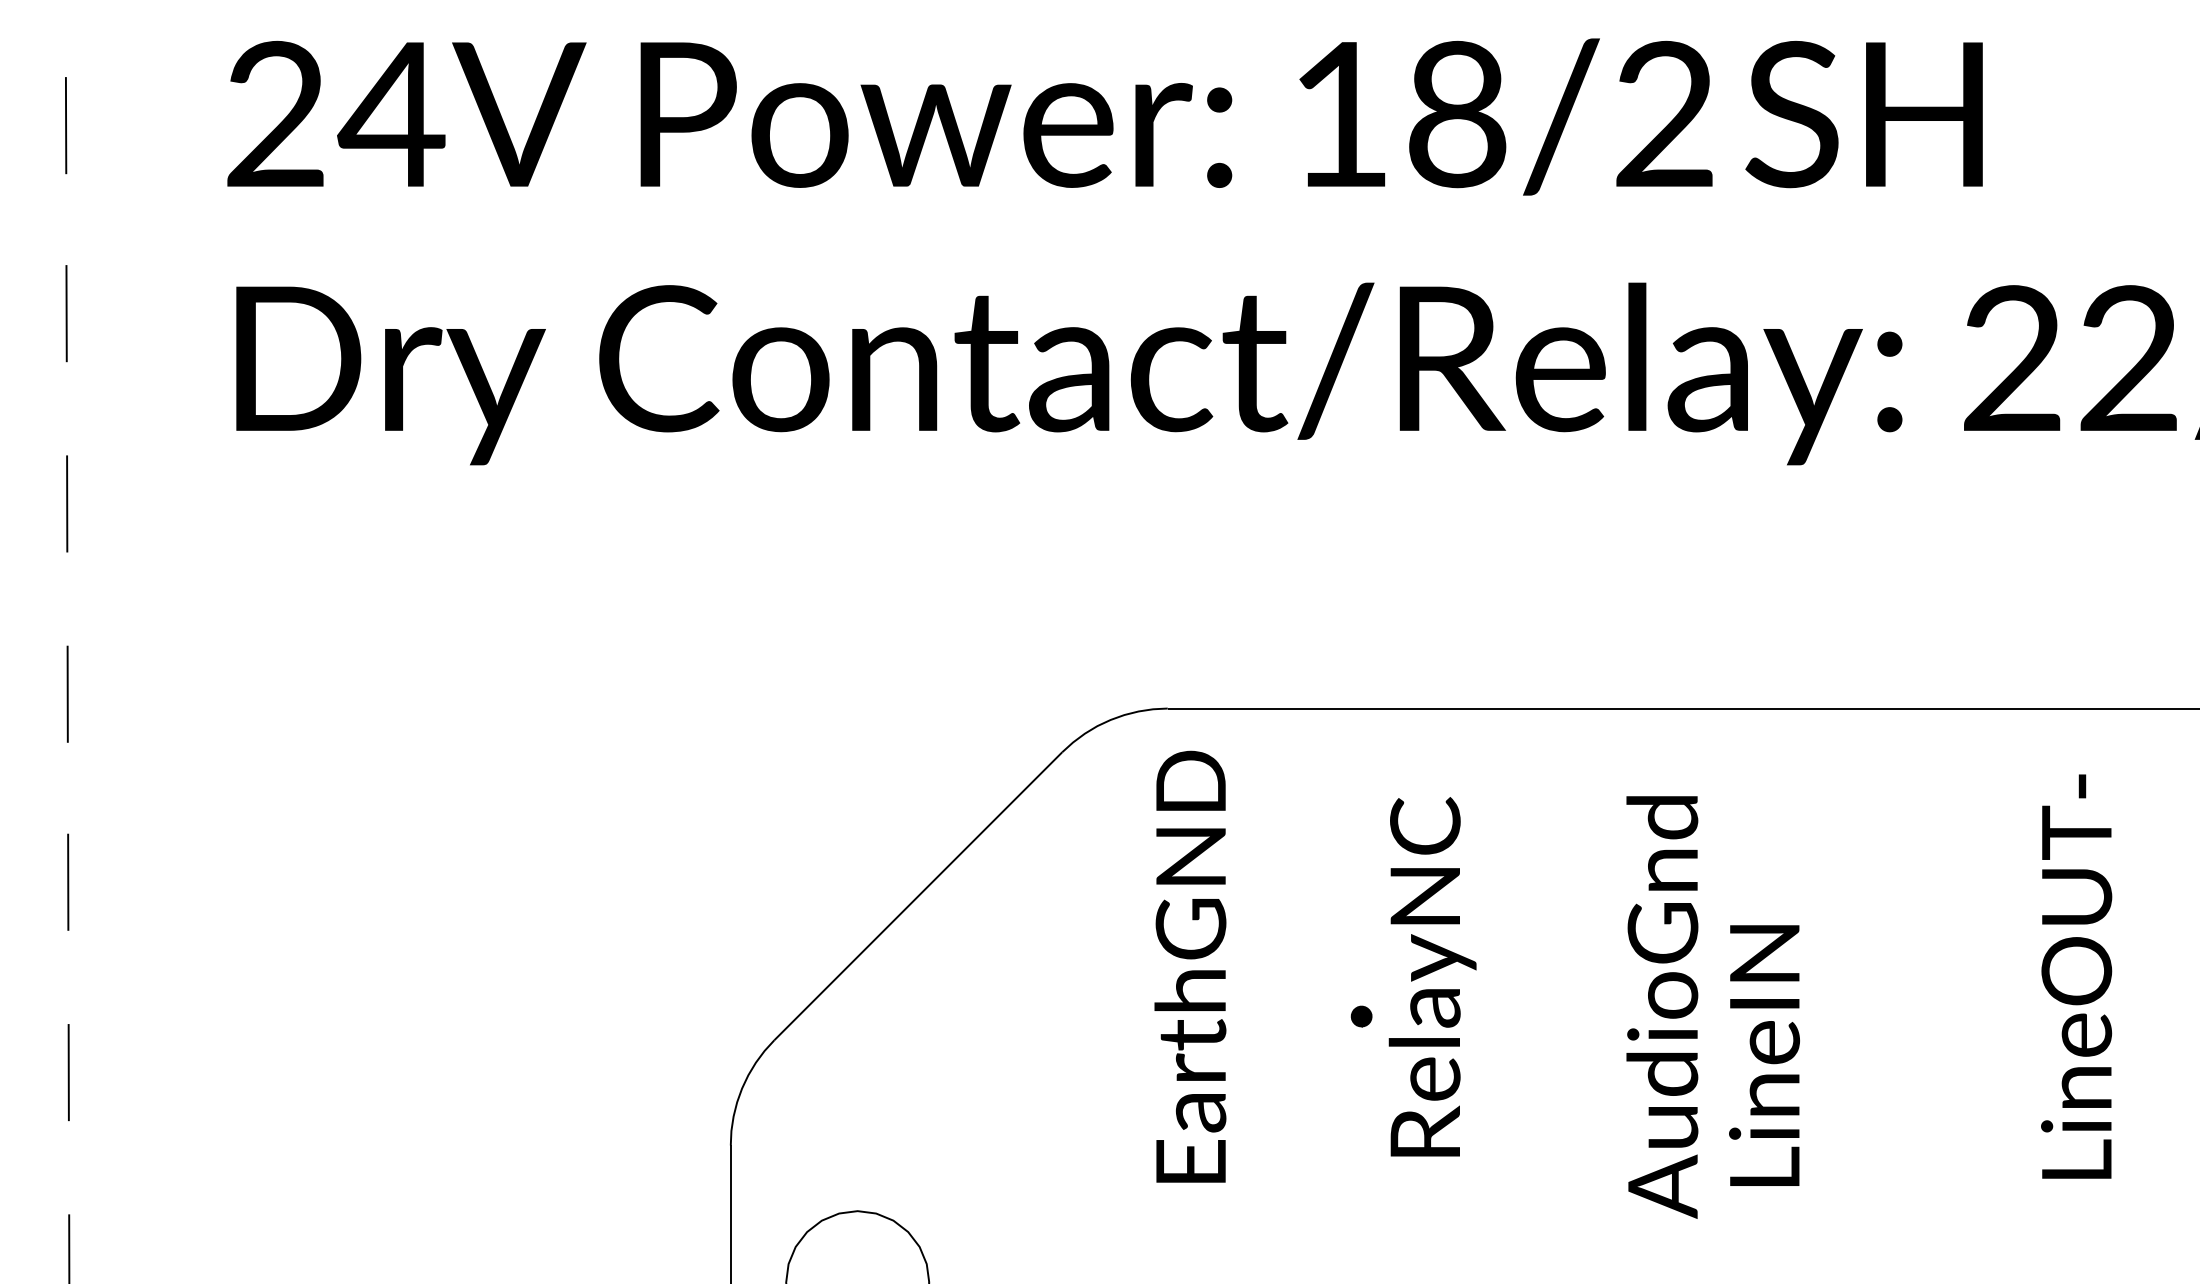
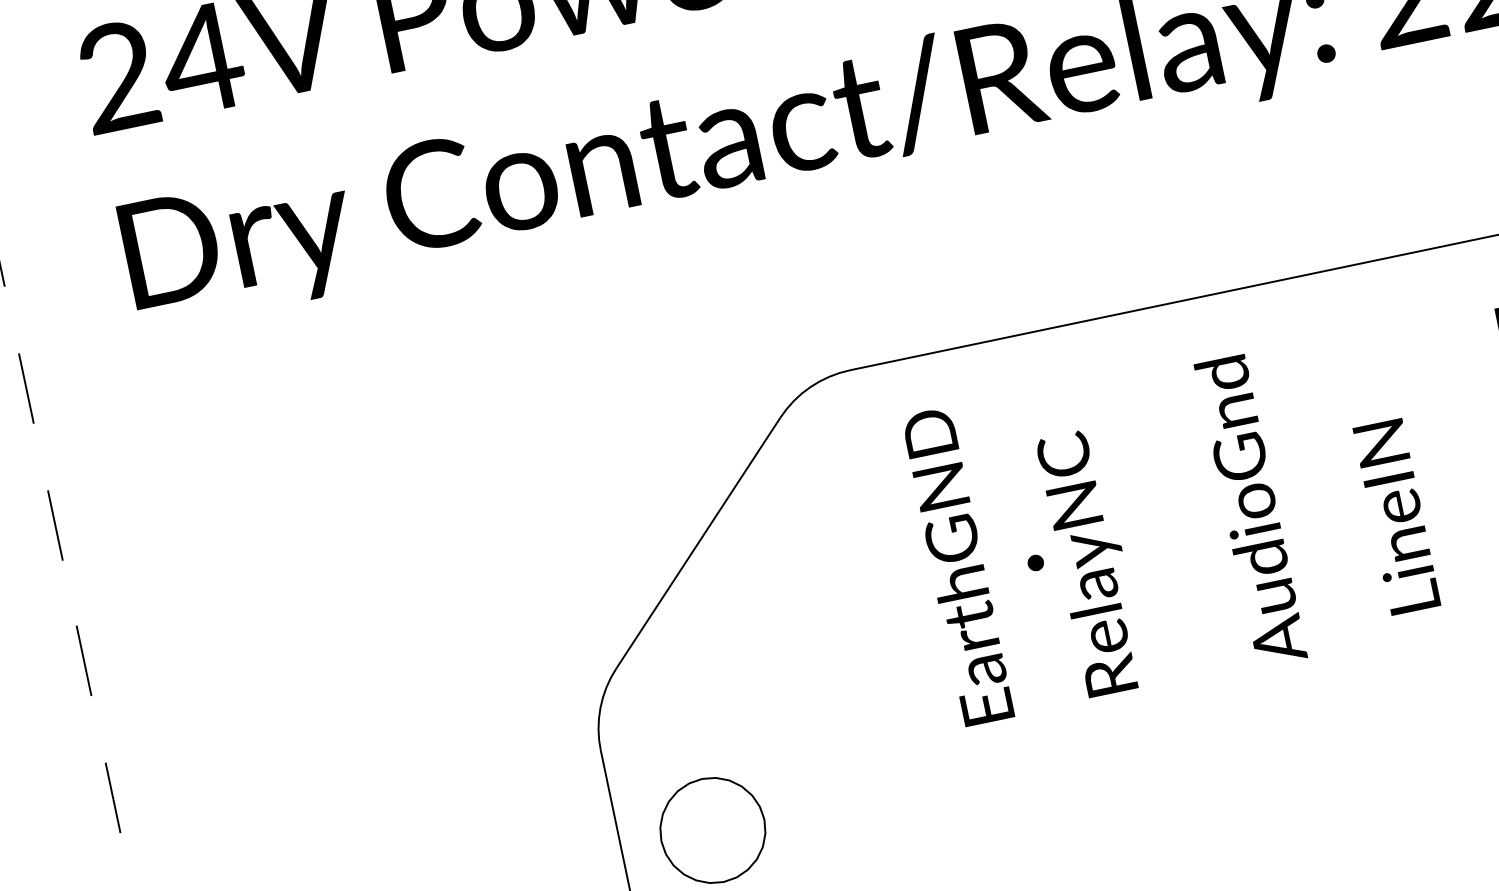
text: (1190, 966) -> (957, 566), moved
text: (1432, 976) -> (1092, 562), moved
text: (1764, 1055) -> (1396, 516), moved

